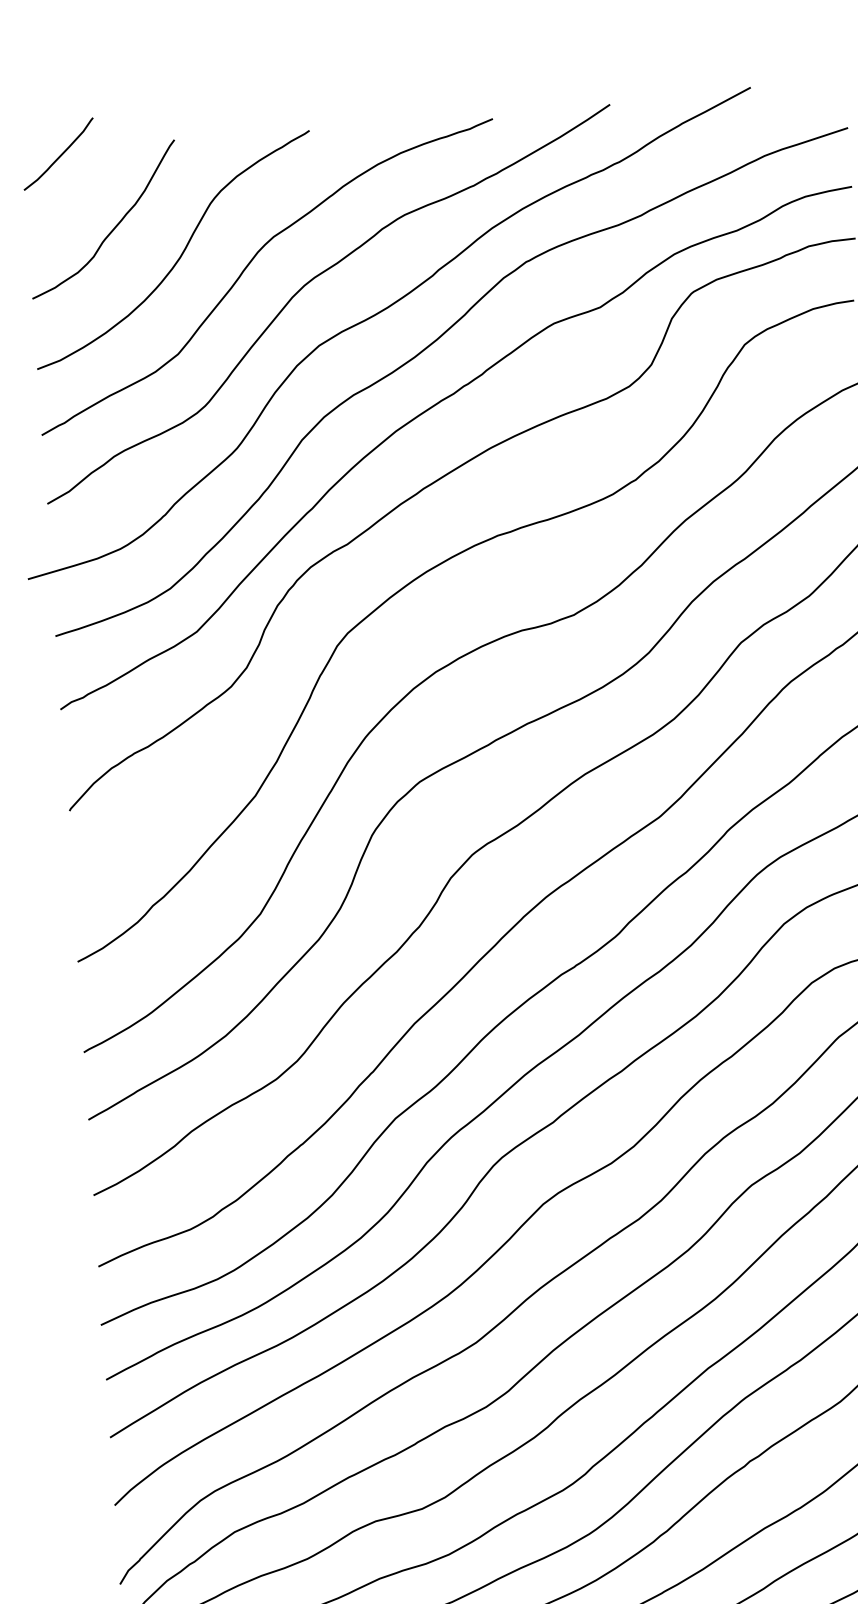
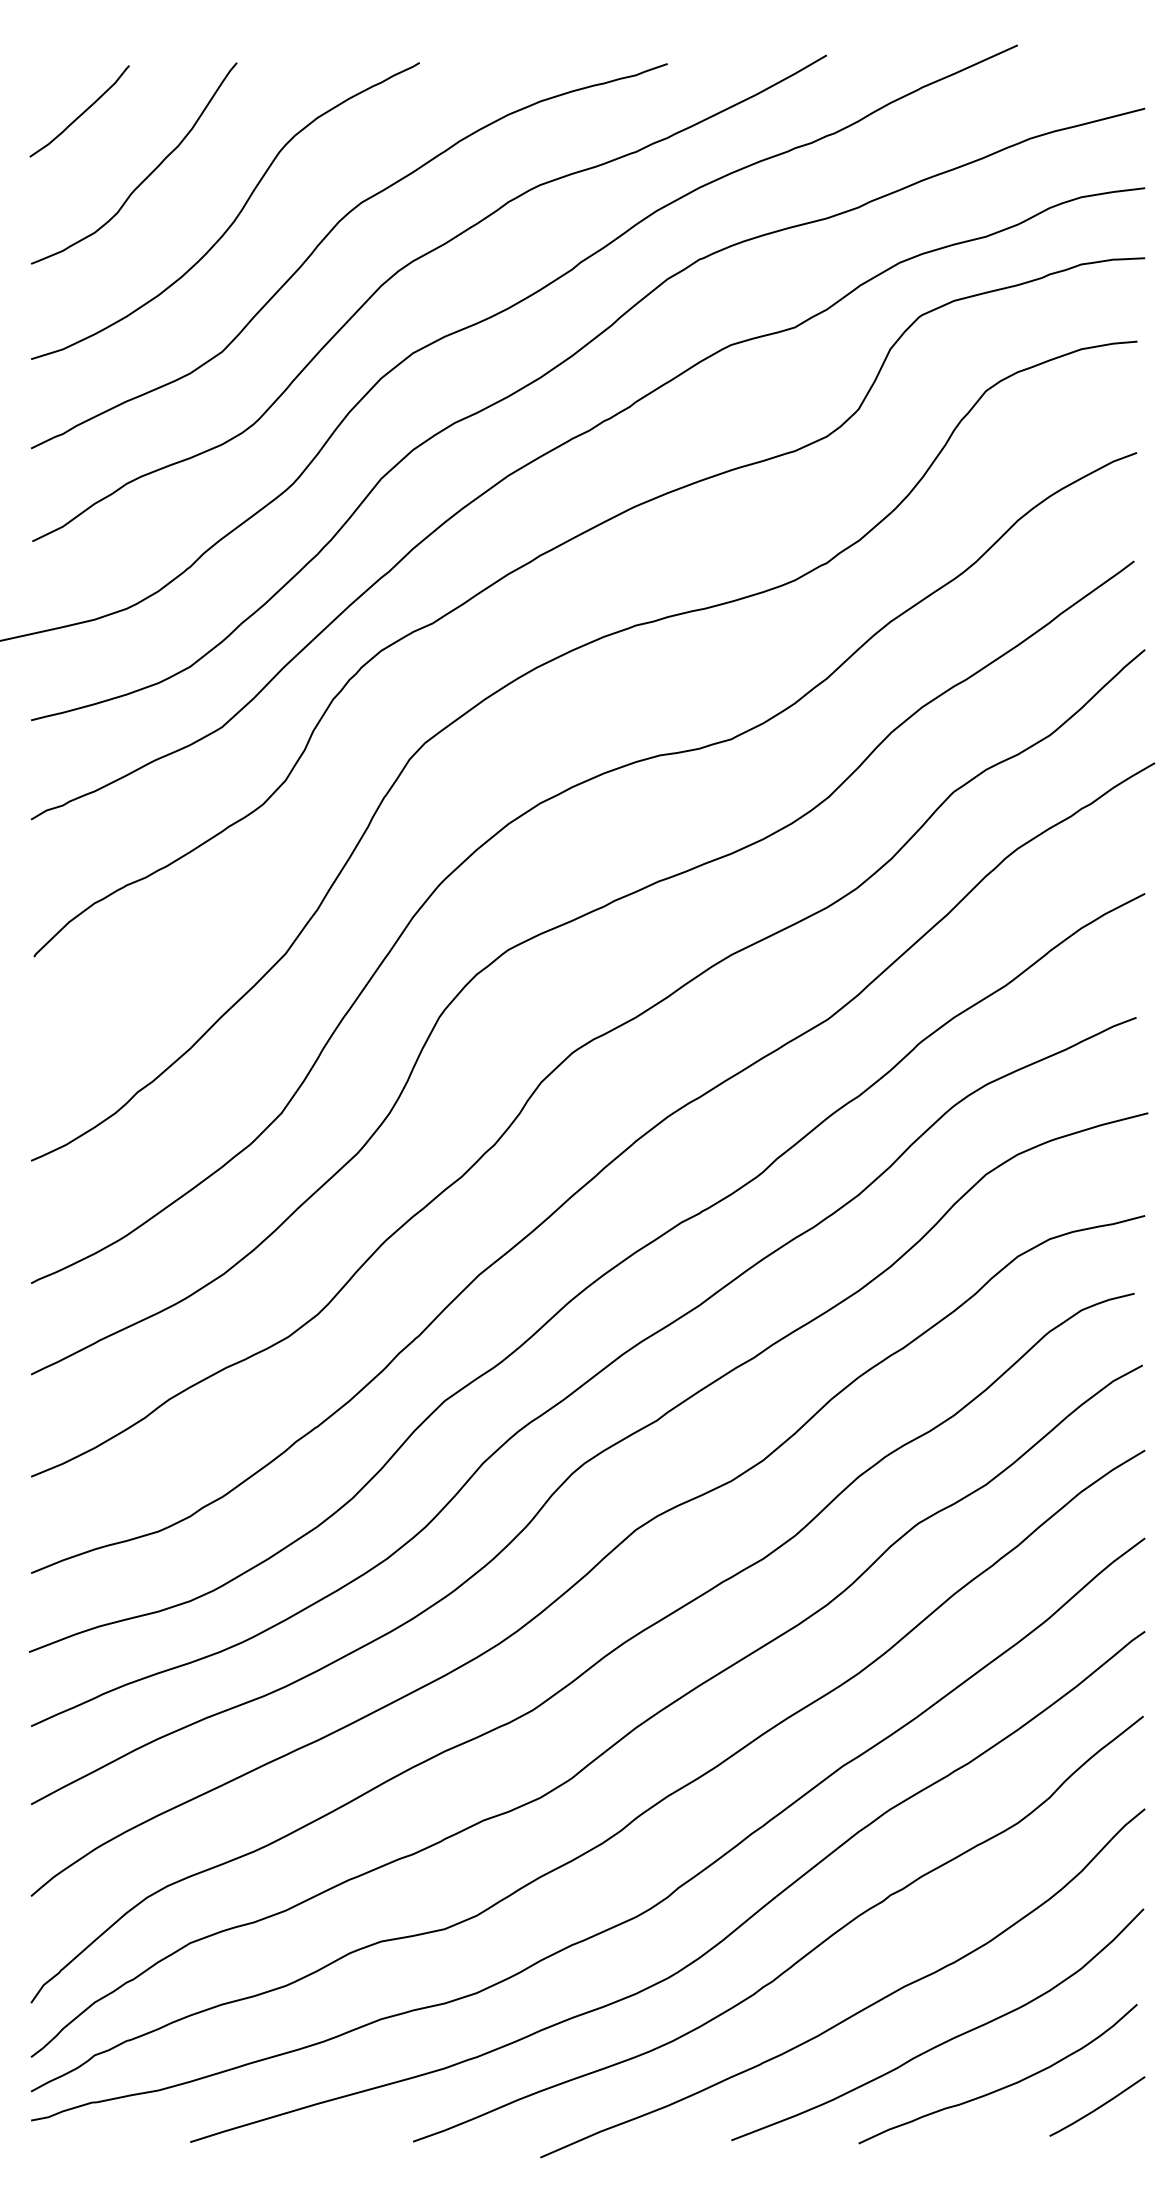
curve: (60, 155) -> (81, 113), moved

